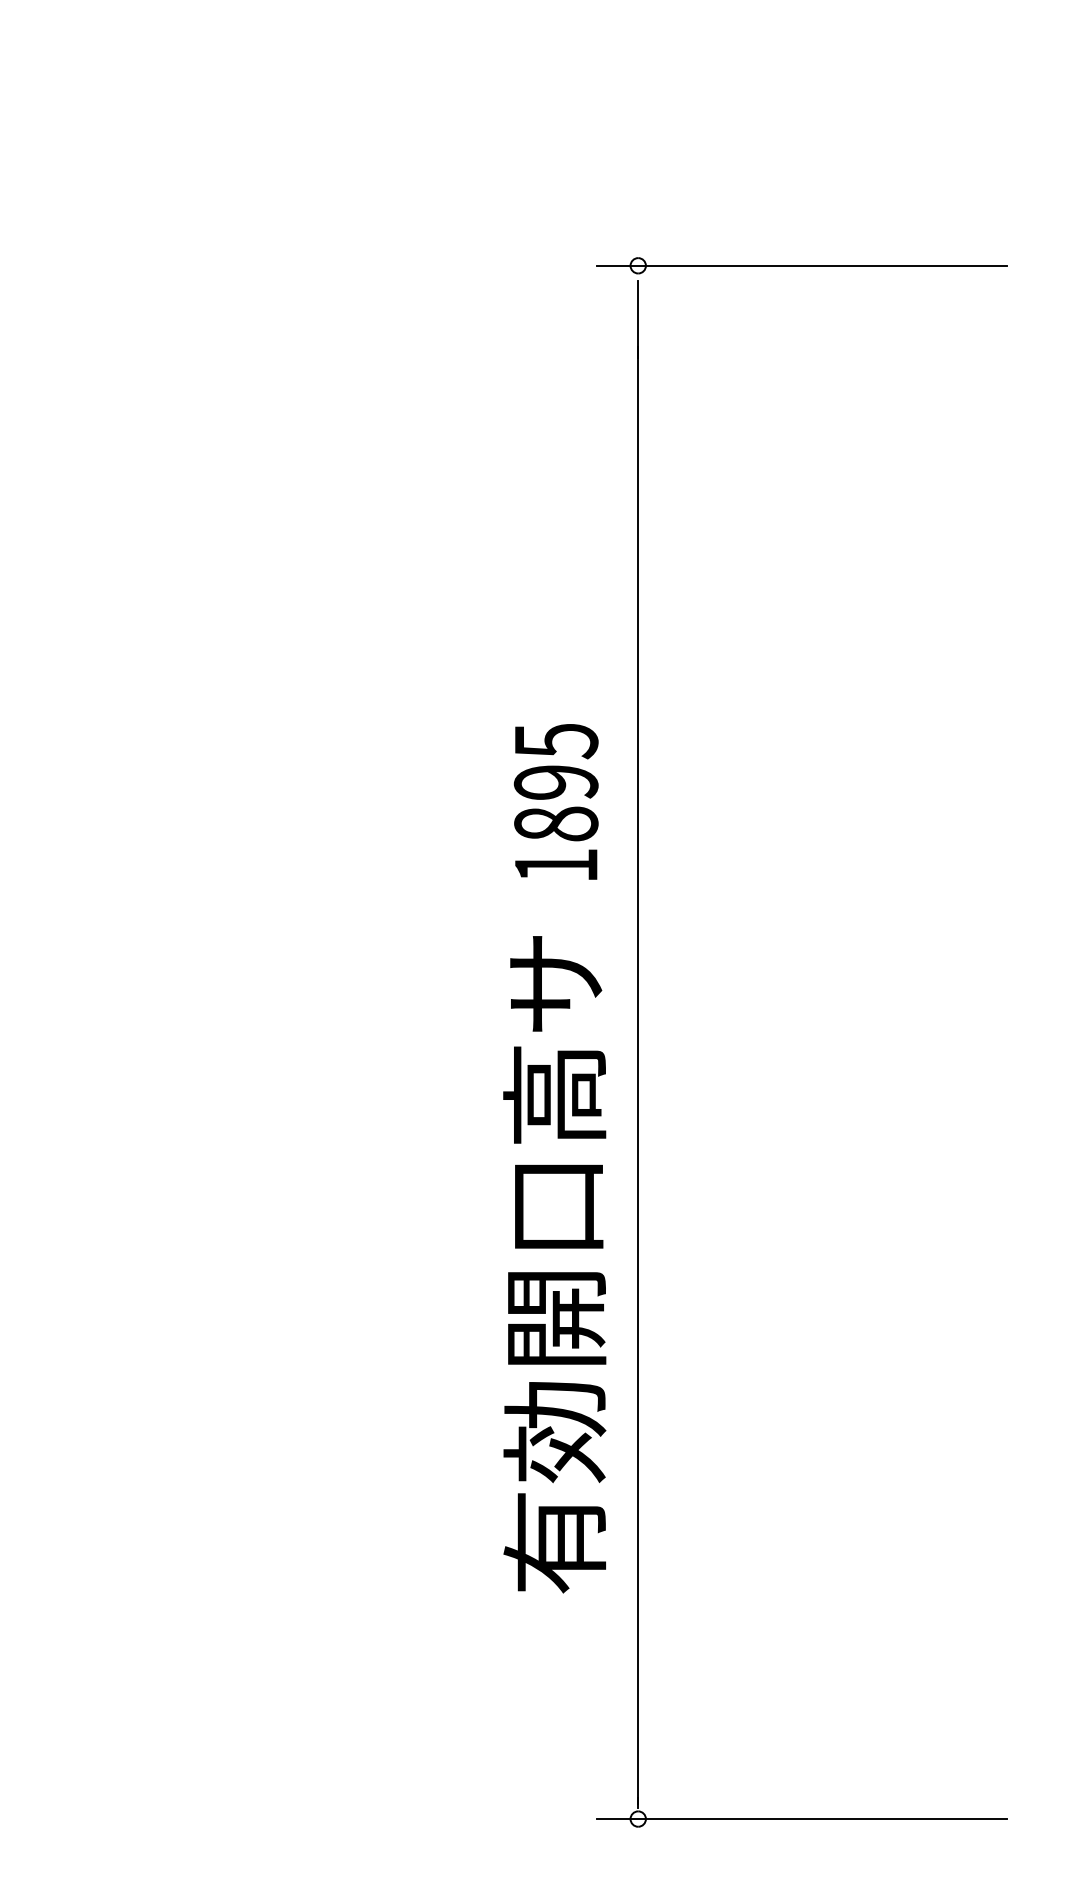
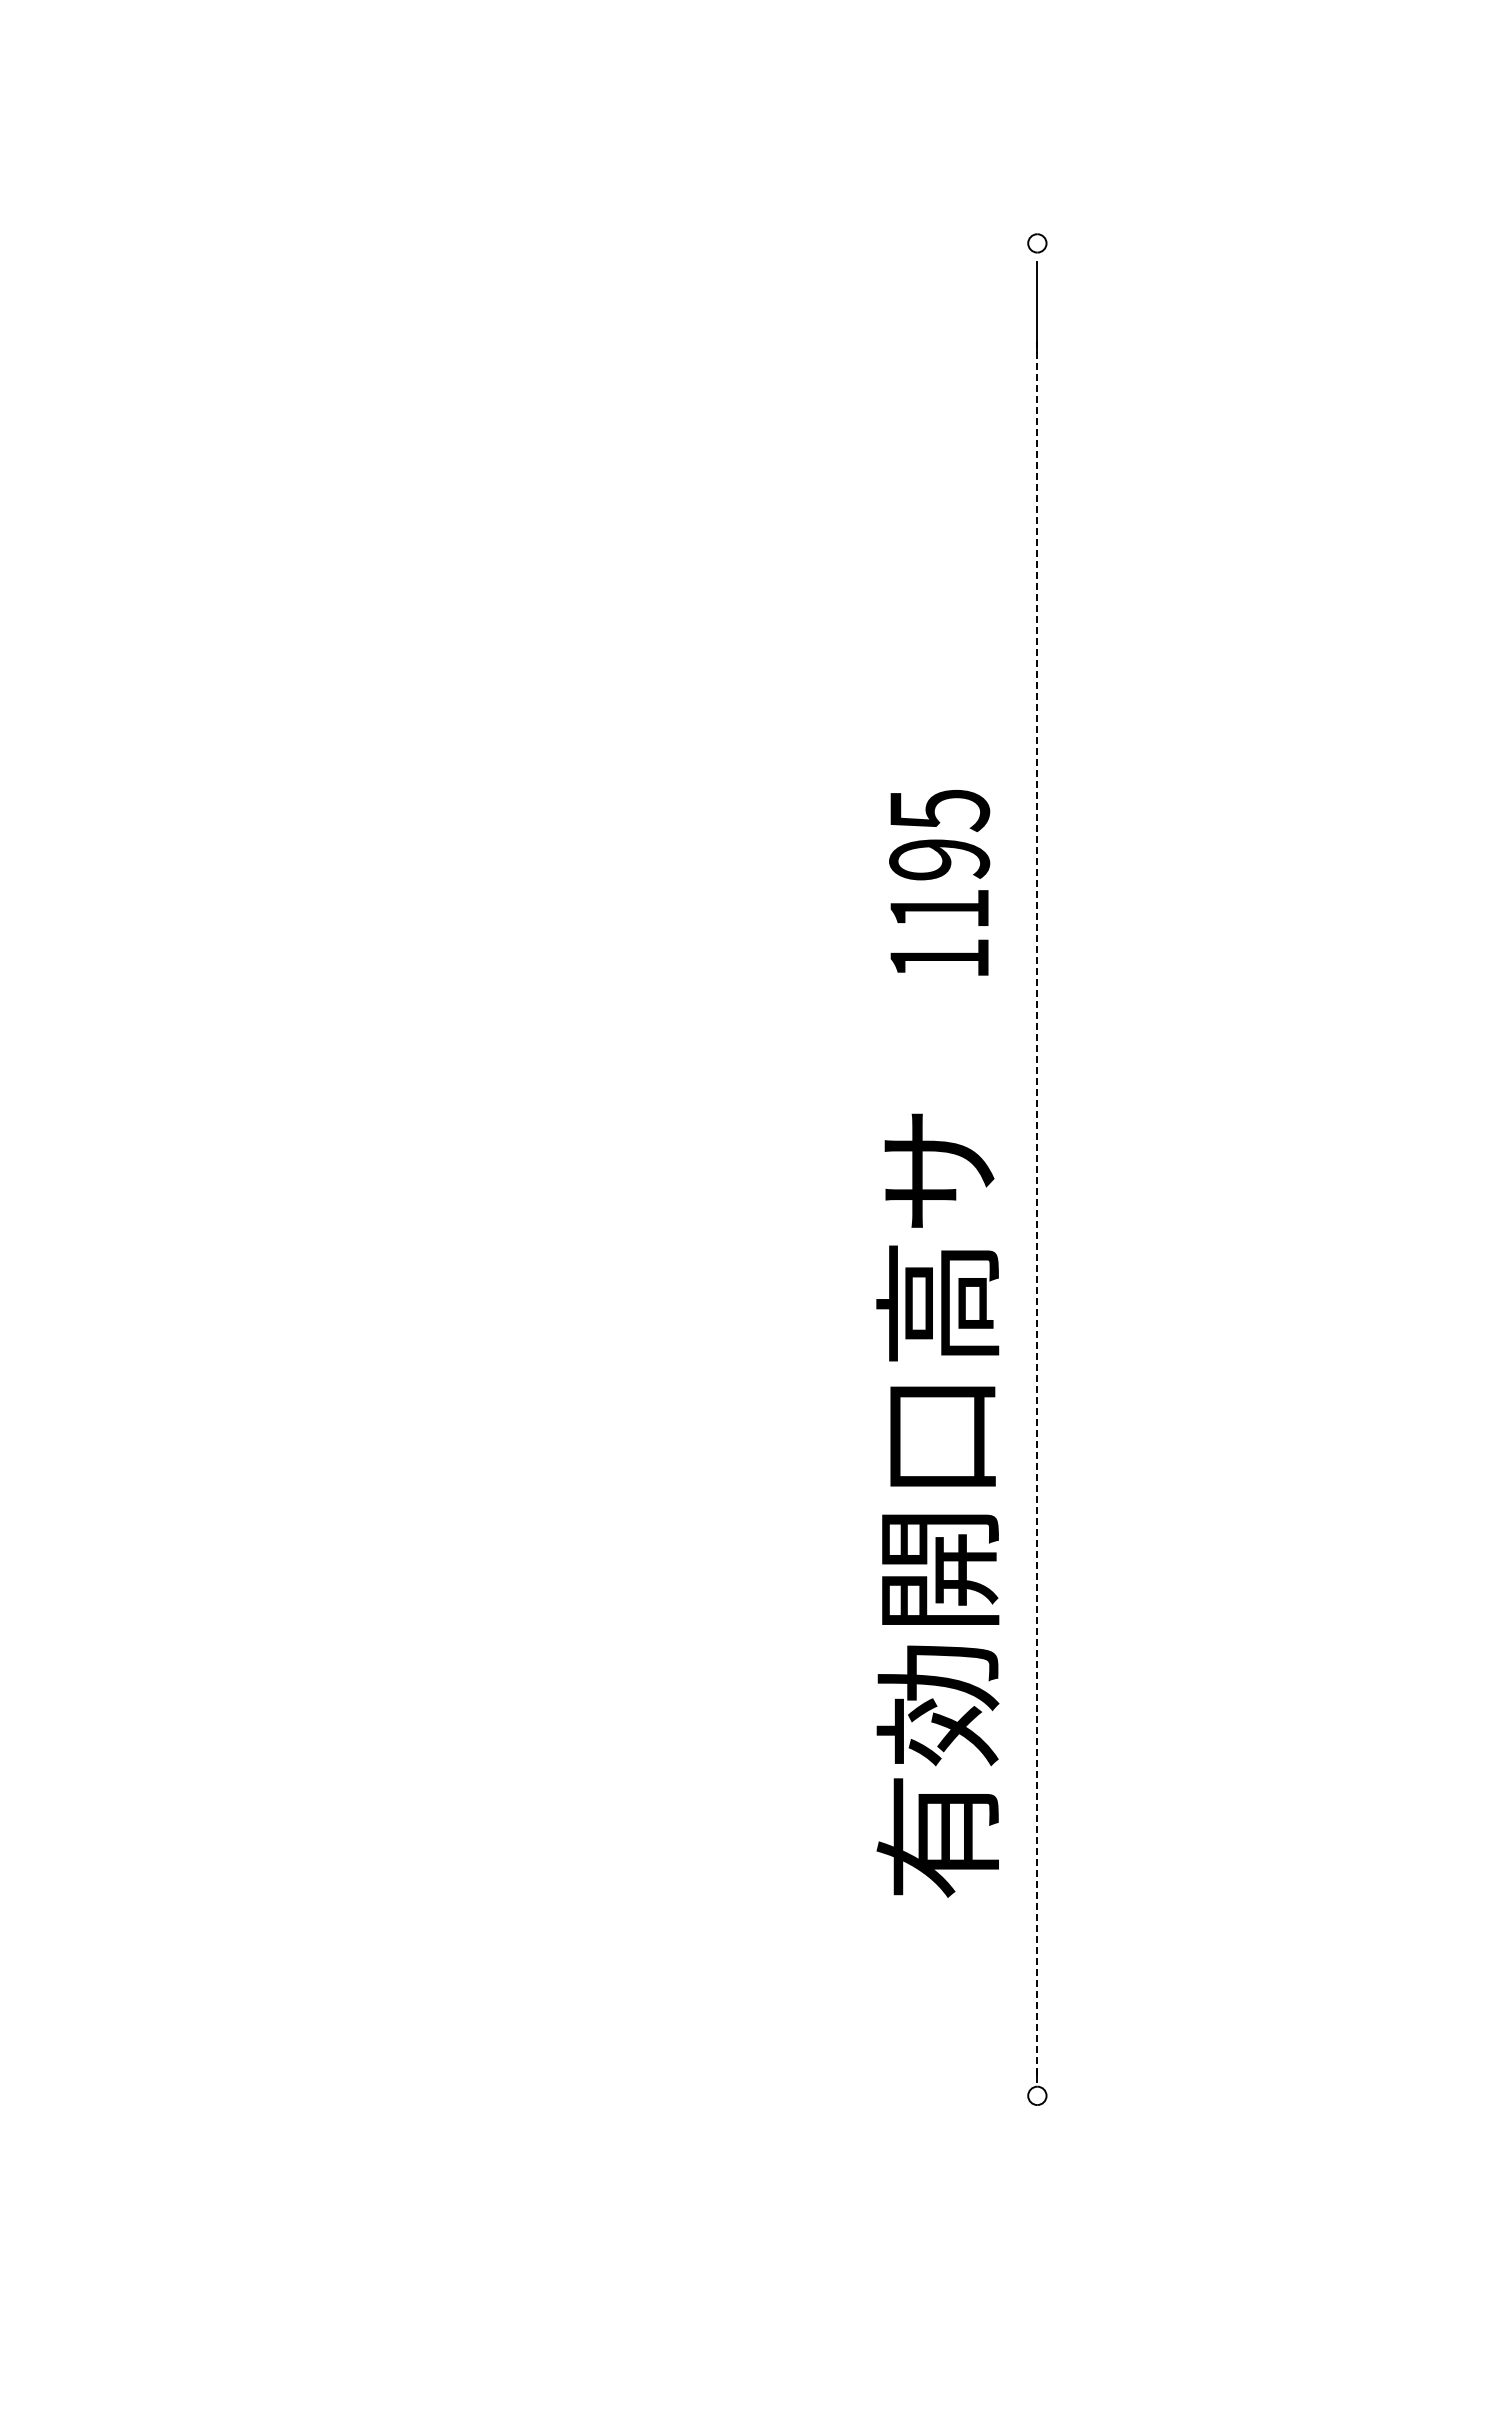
line: (801, 265) -> (1232, 243), removed
text: (556, 823) -> (939, 908), 1895 -> 1195
line: (638, 1077) -> (1037, 1211), solid -> dashed
text: (554, 1264) -> (937, 1505), moved
line: (801, 1818) -> (1232, 2095), removed

